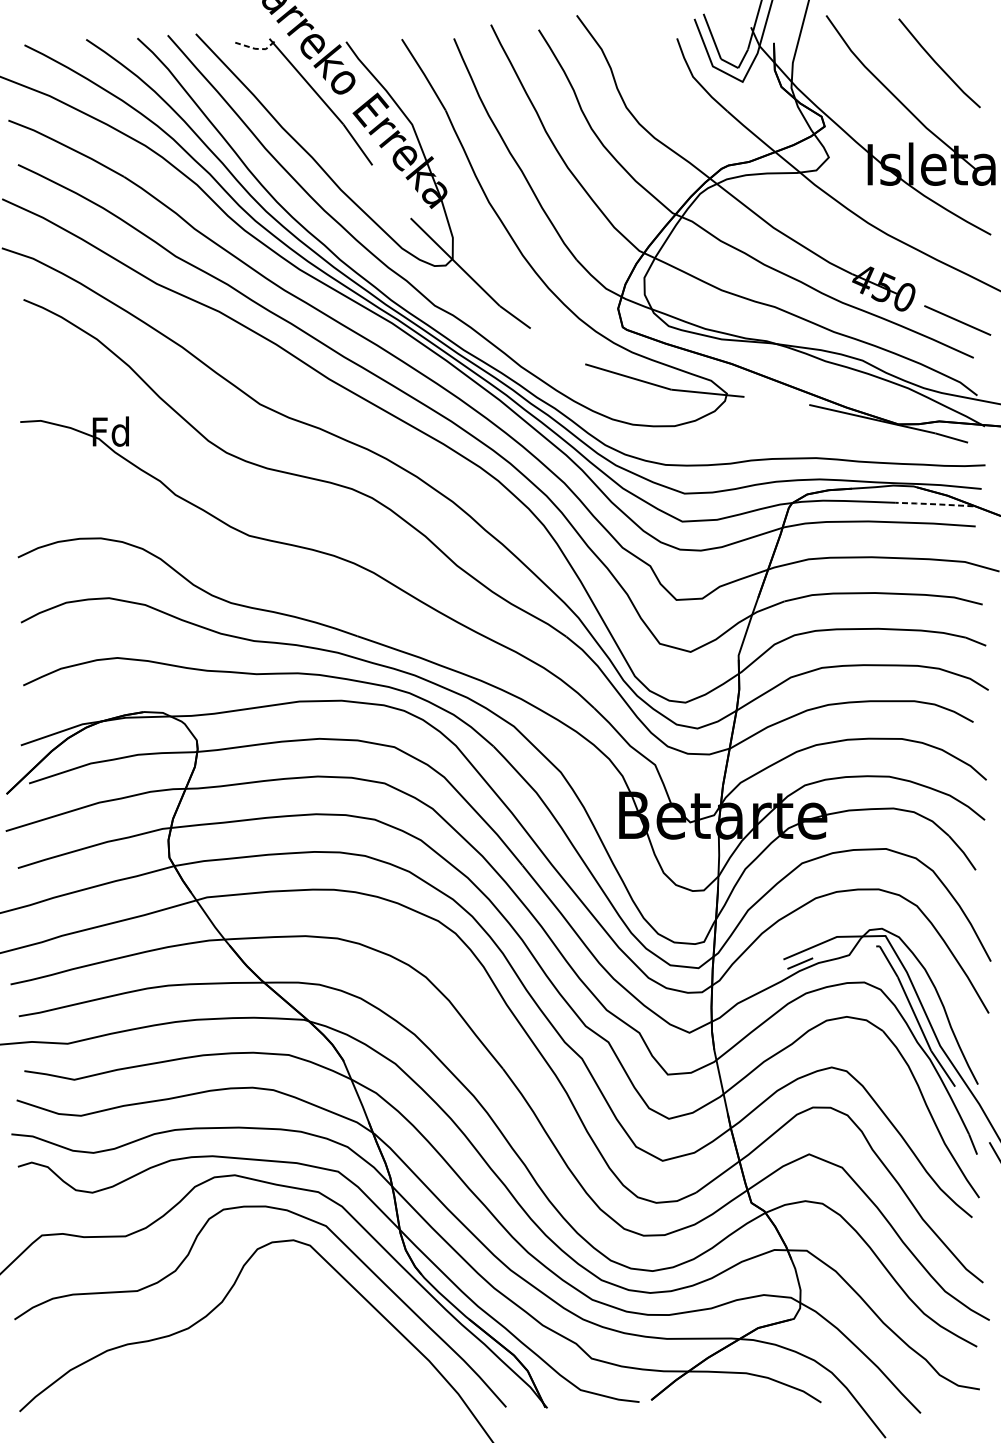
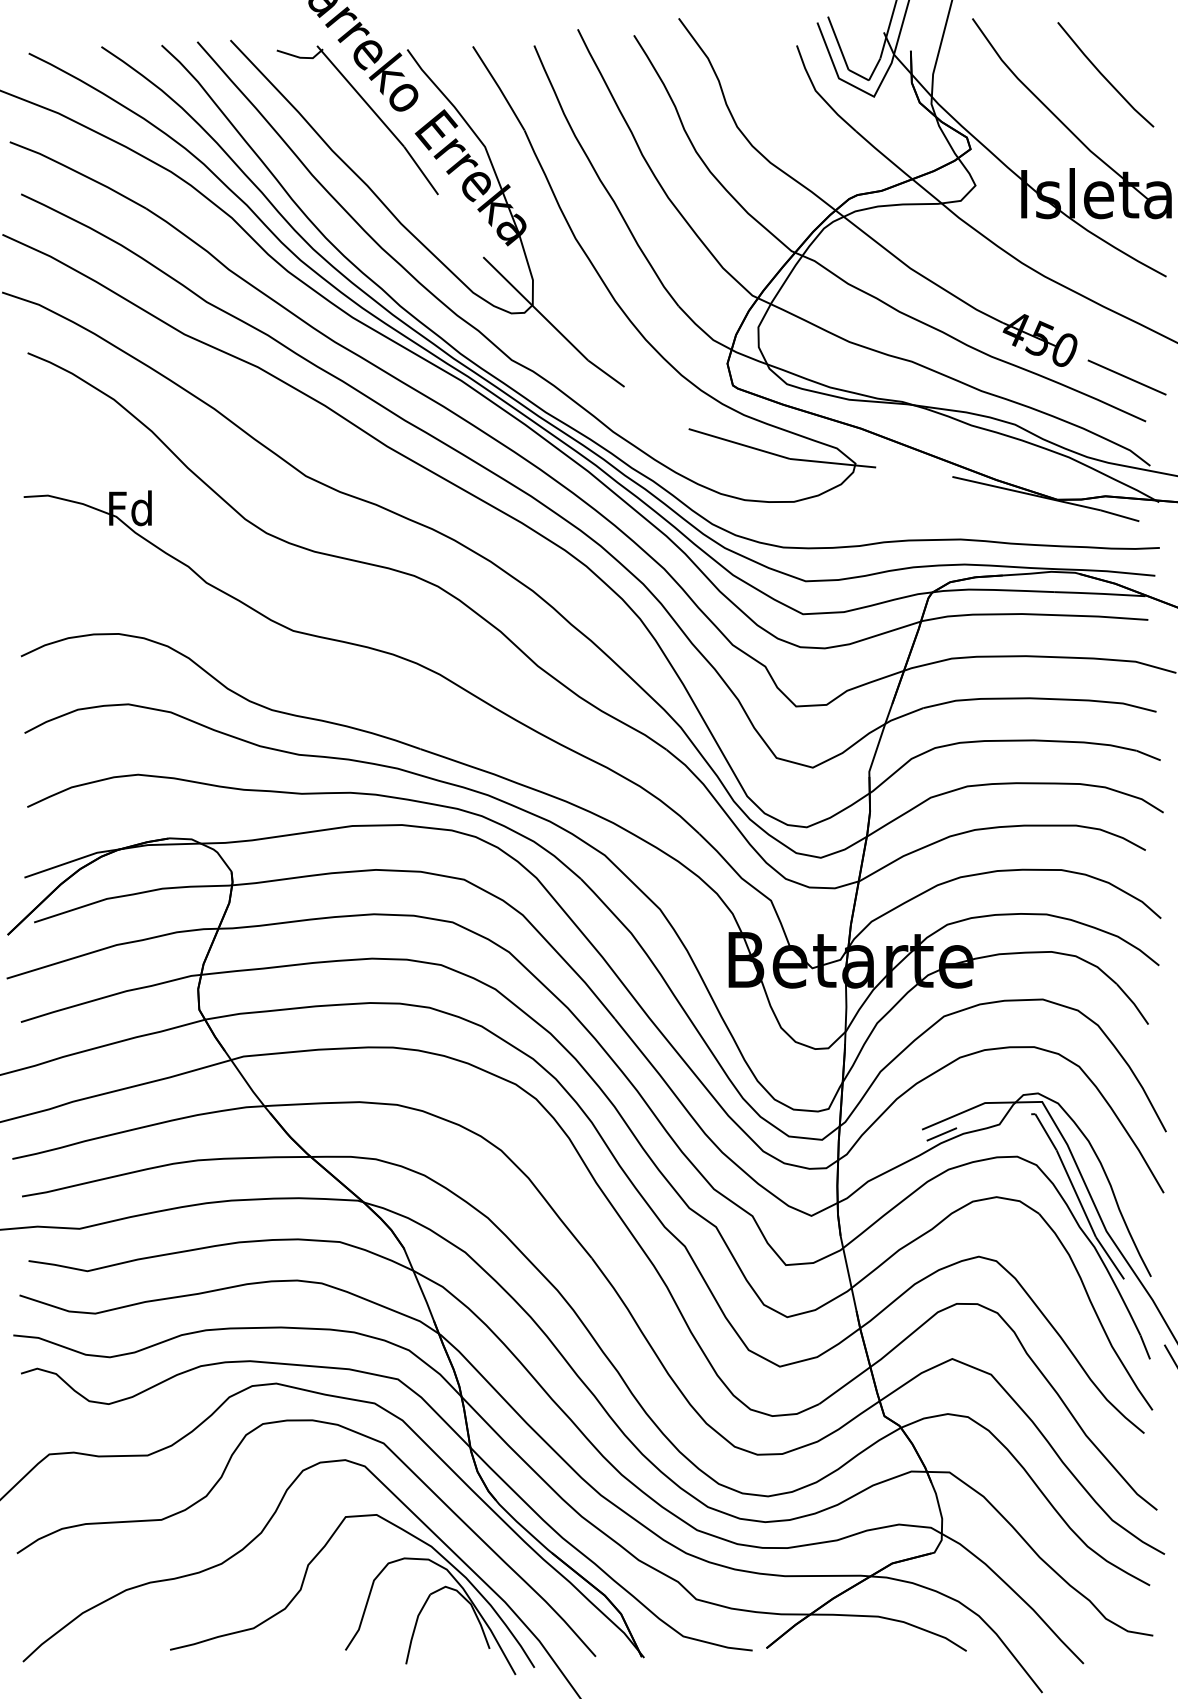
line: (256, 48) -> (301, 57), dashed -> solid
line: (933, 504) -> (1098, 593), dashed -> solid
part: (311, 1359) -> (366, 1600), added

